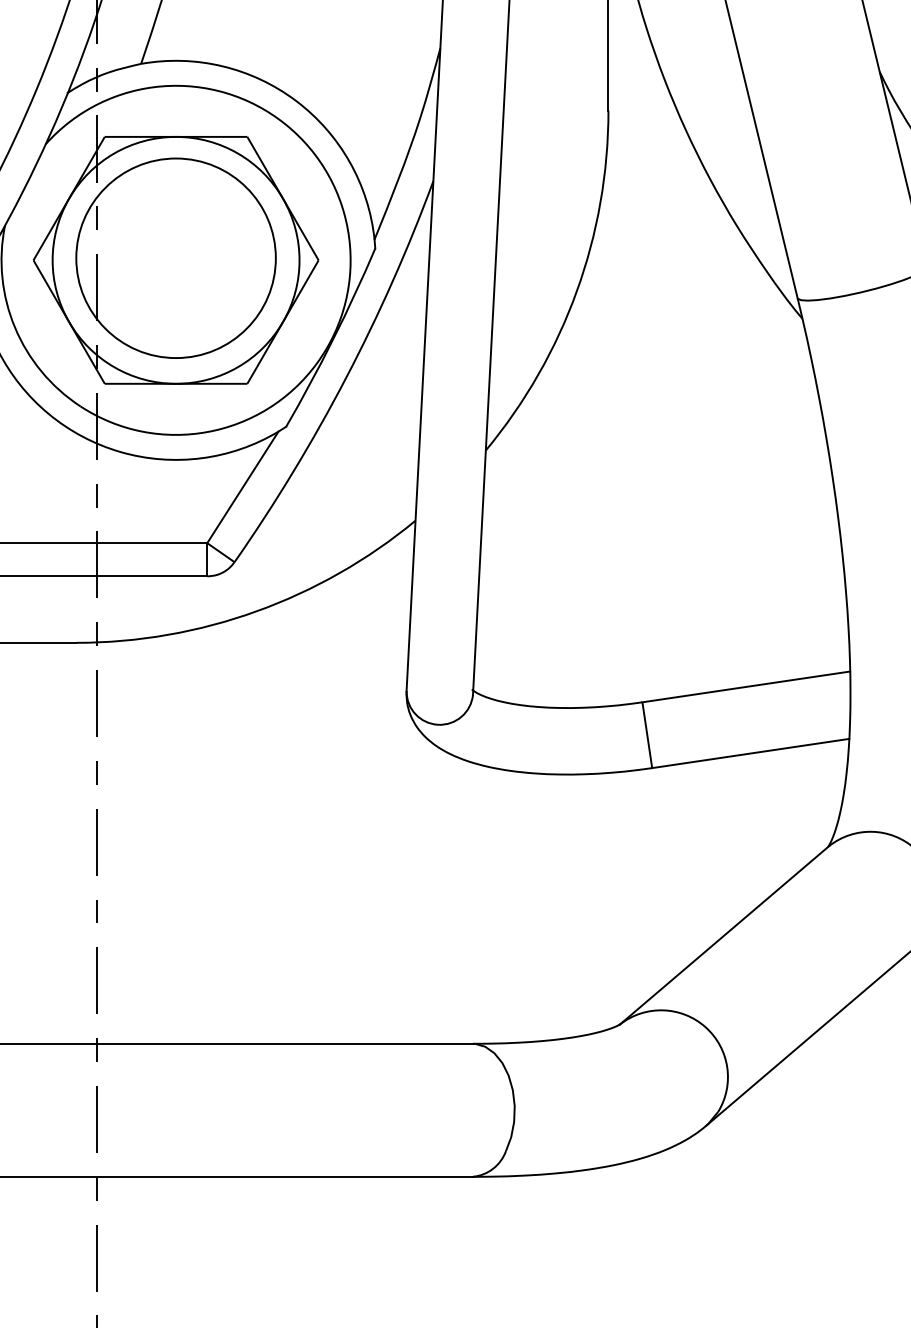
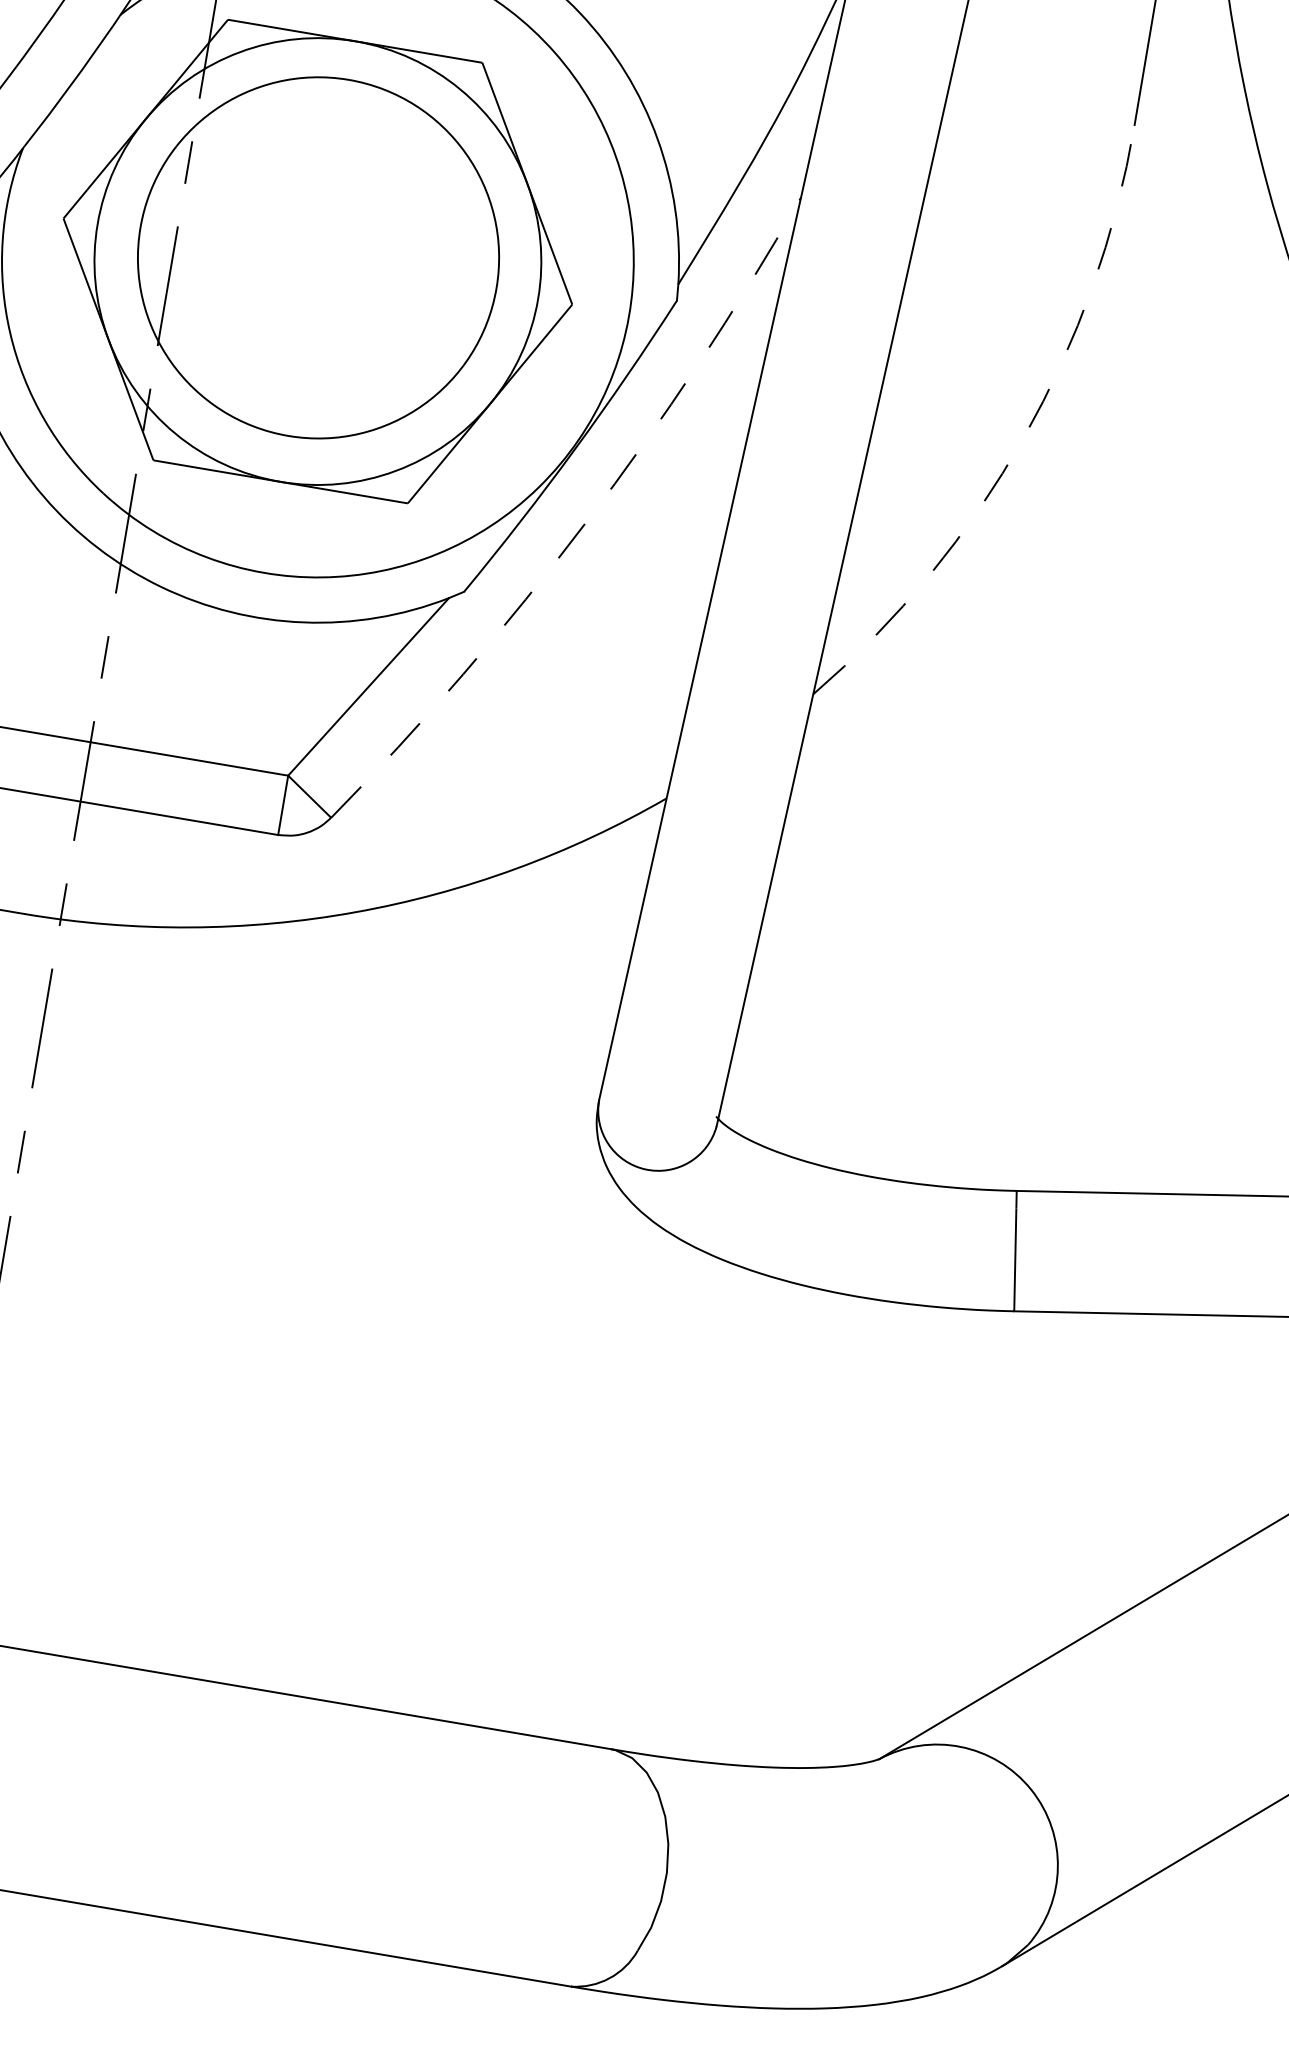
arc: (576, 291) -> (1023, 437), solid -> dashed
arc: (346, 377) -> (586, 522), solid -> dashed

